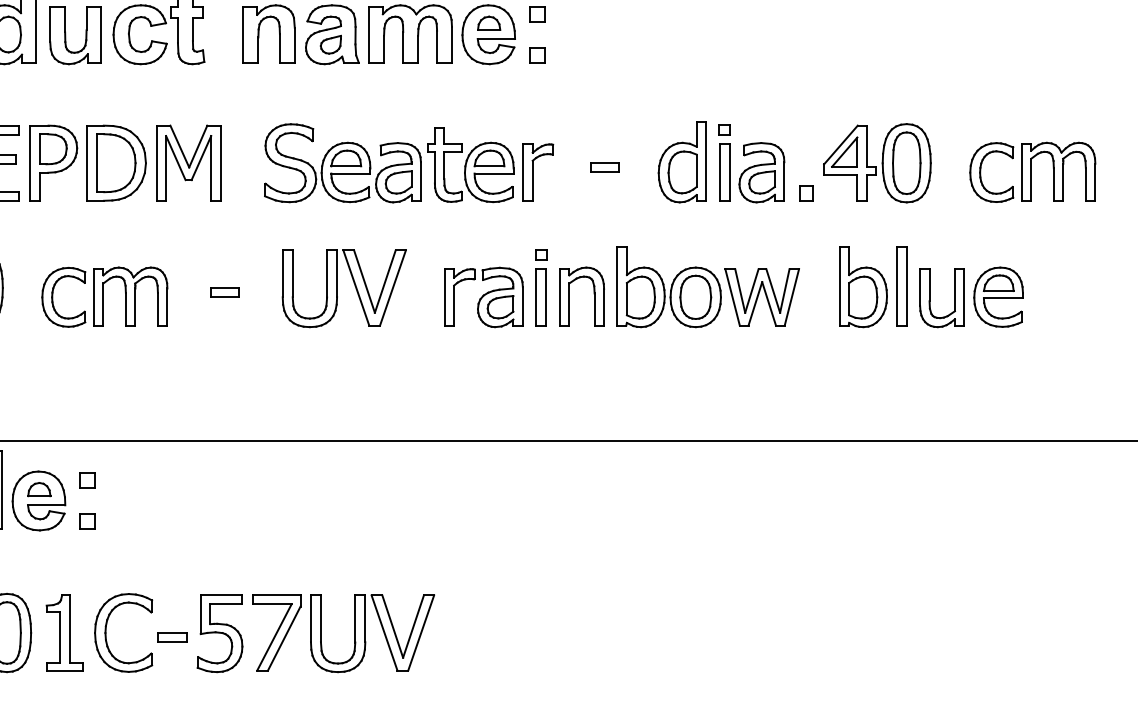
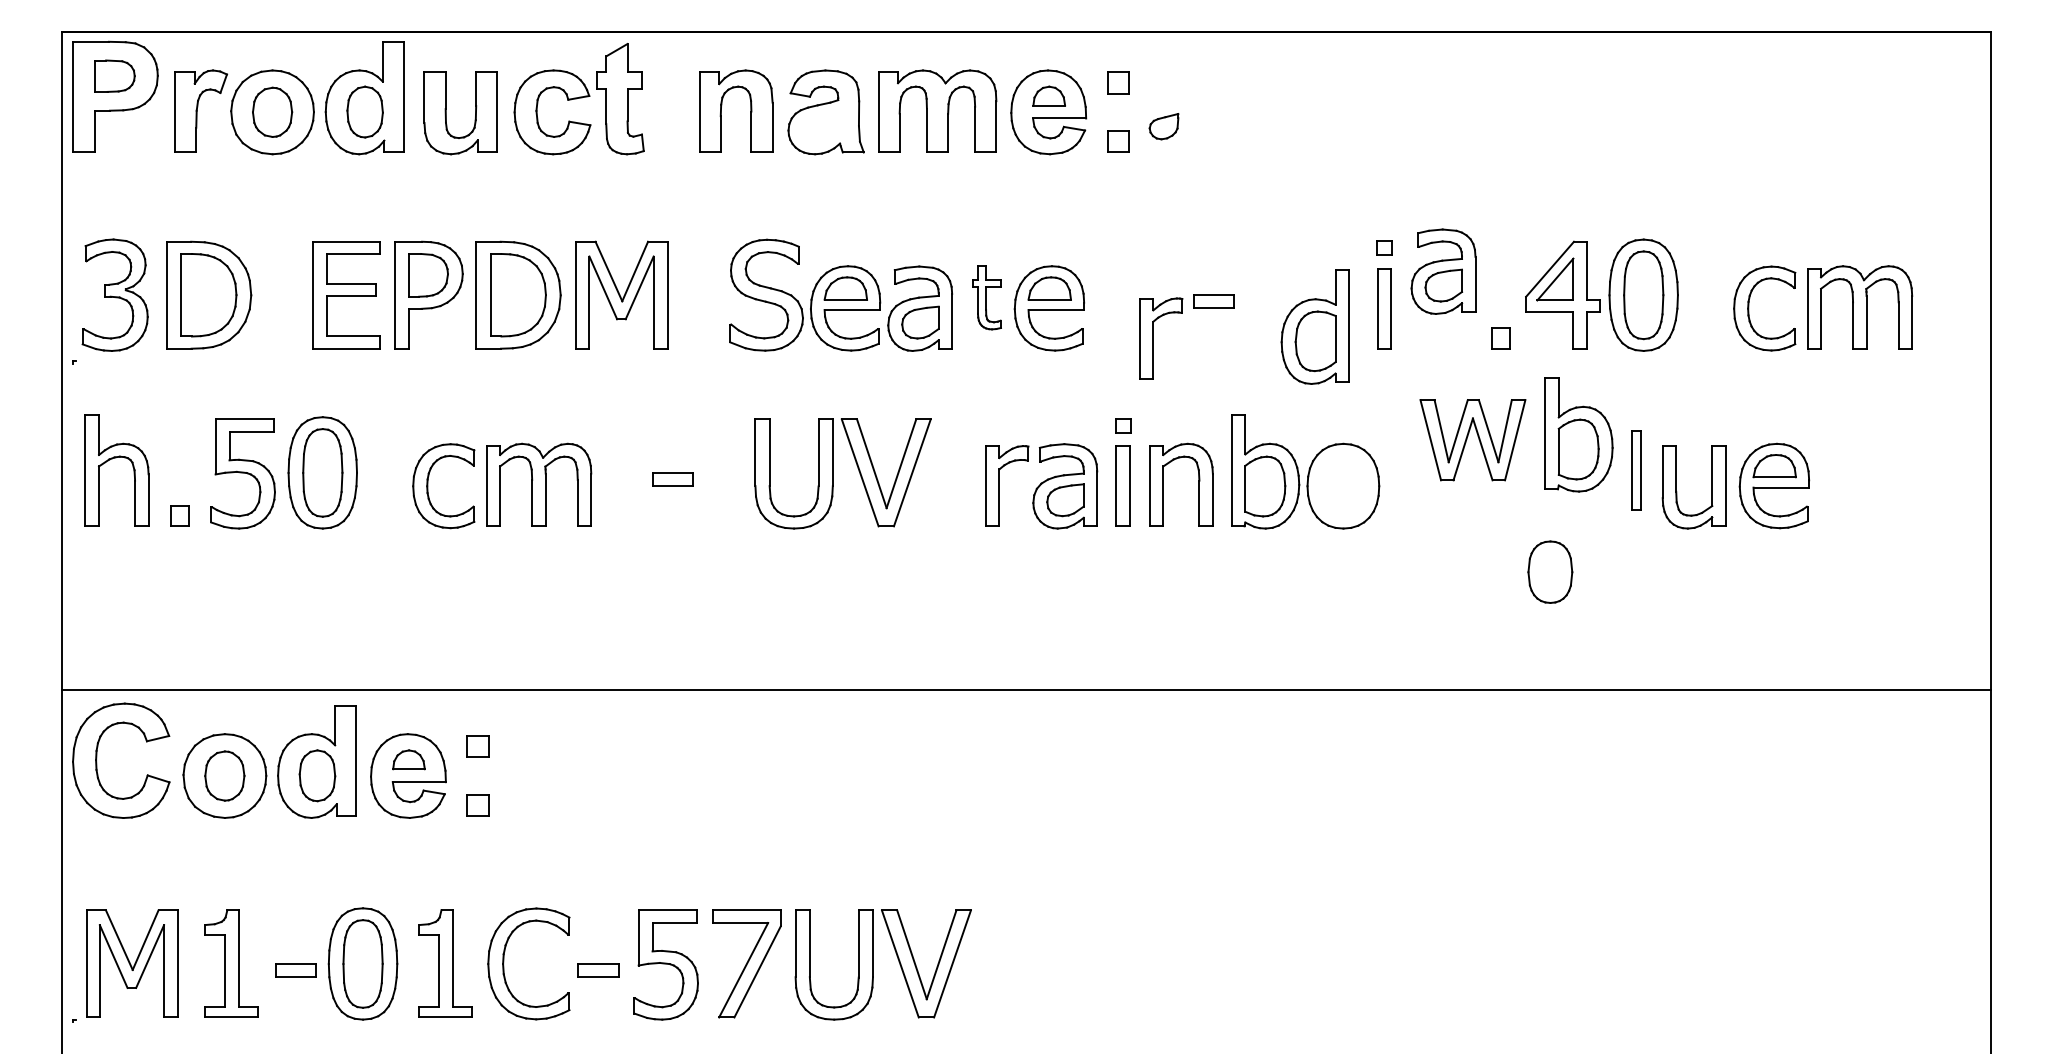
part: (330, 44) -> (1163, 126), moved
part: (681, 162) -> (1314, 326), moved
part: (445, 164) -> (986, 297), size x0.6
part: (532, 172) -> (1153, 338), moved
part: (761, 172) -> (1443, 271), moved
part: (901, 286) -> (1636, 470), size x0.7
part: (863, 287) -> (1578, 434), moved
part: (695, 296) -> (1550, 571), moved
part: (761, 297) -> (1472, 440), moved

